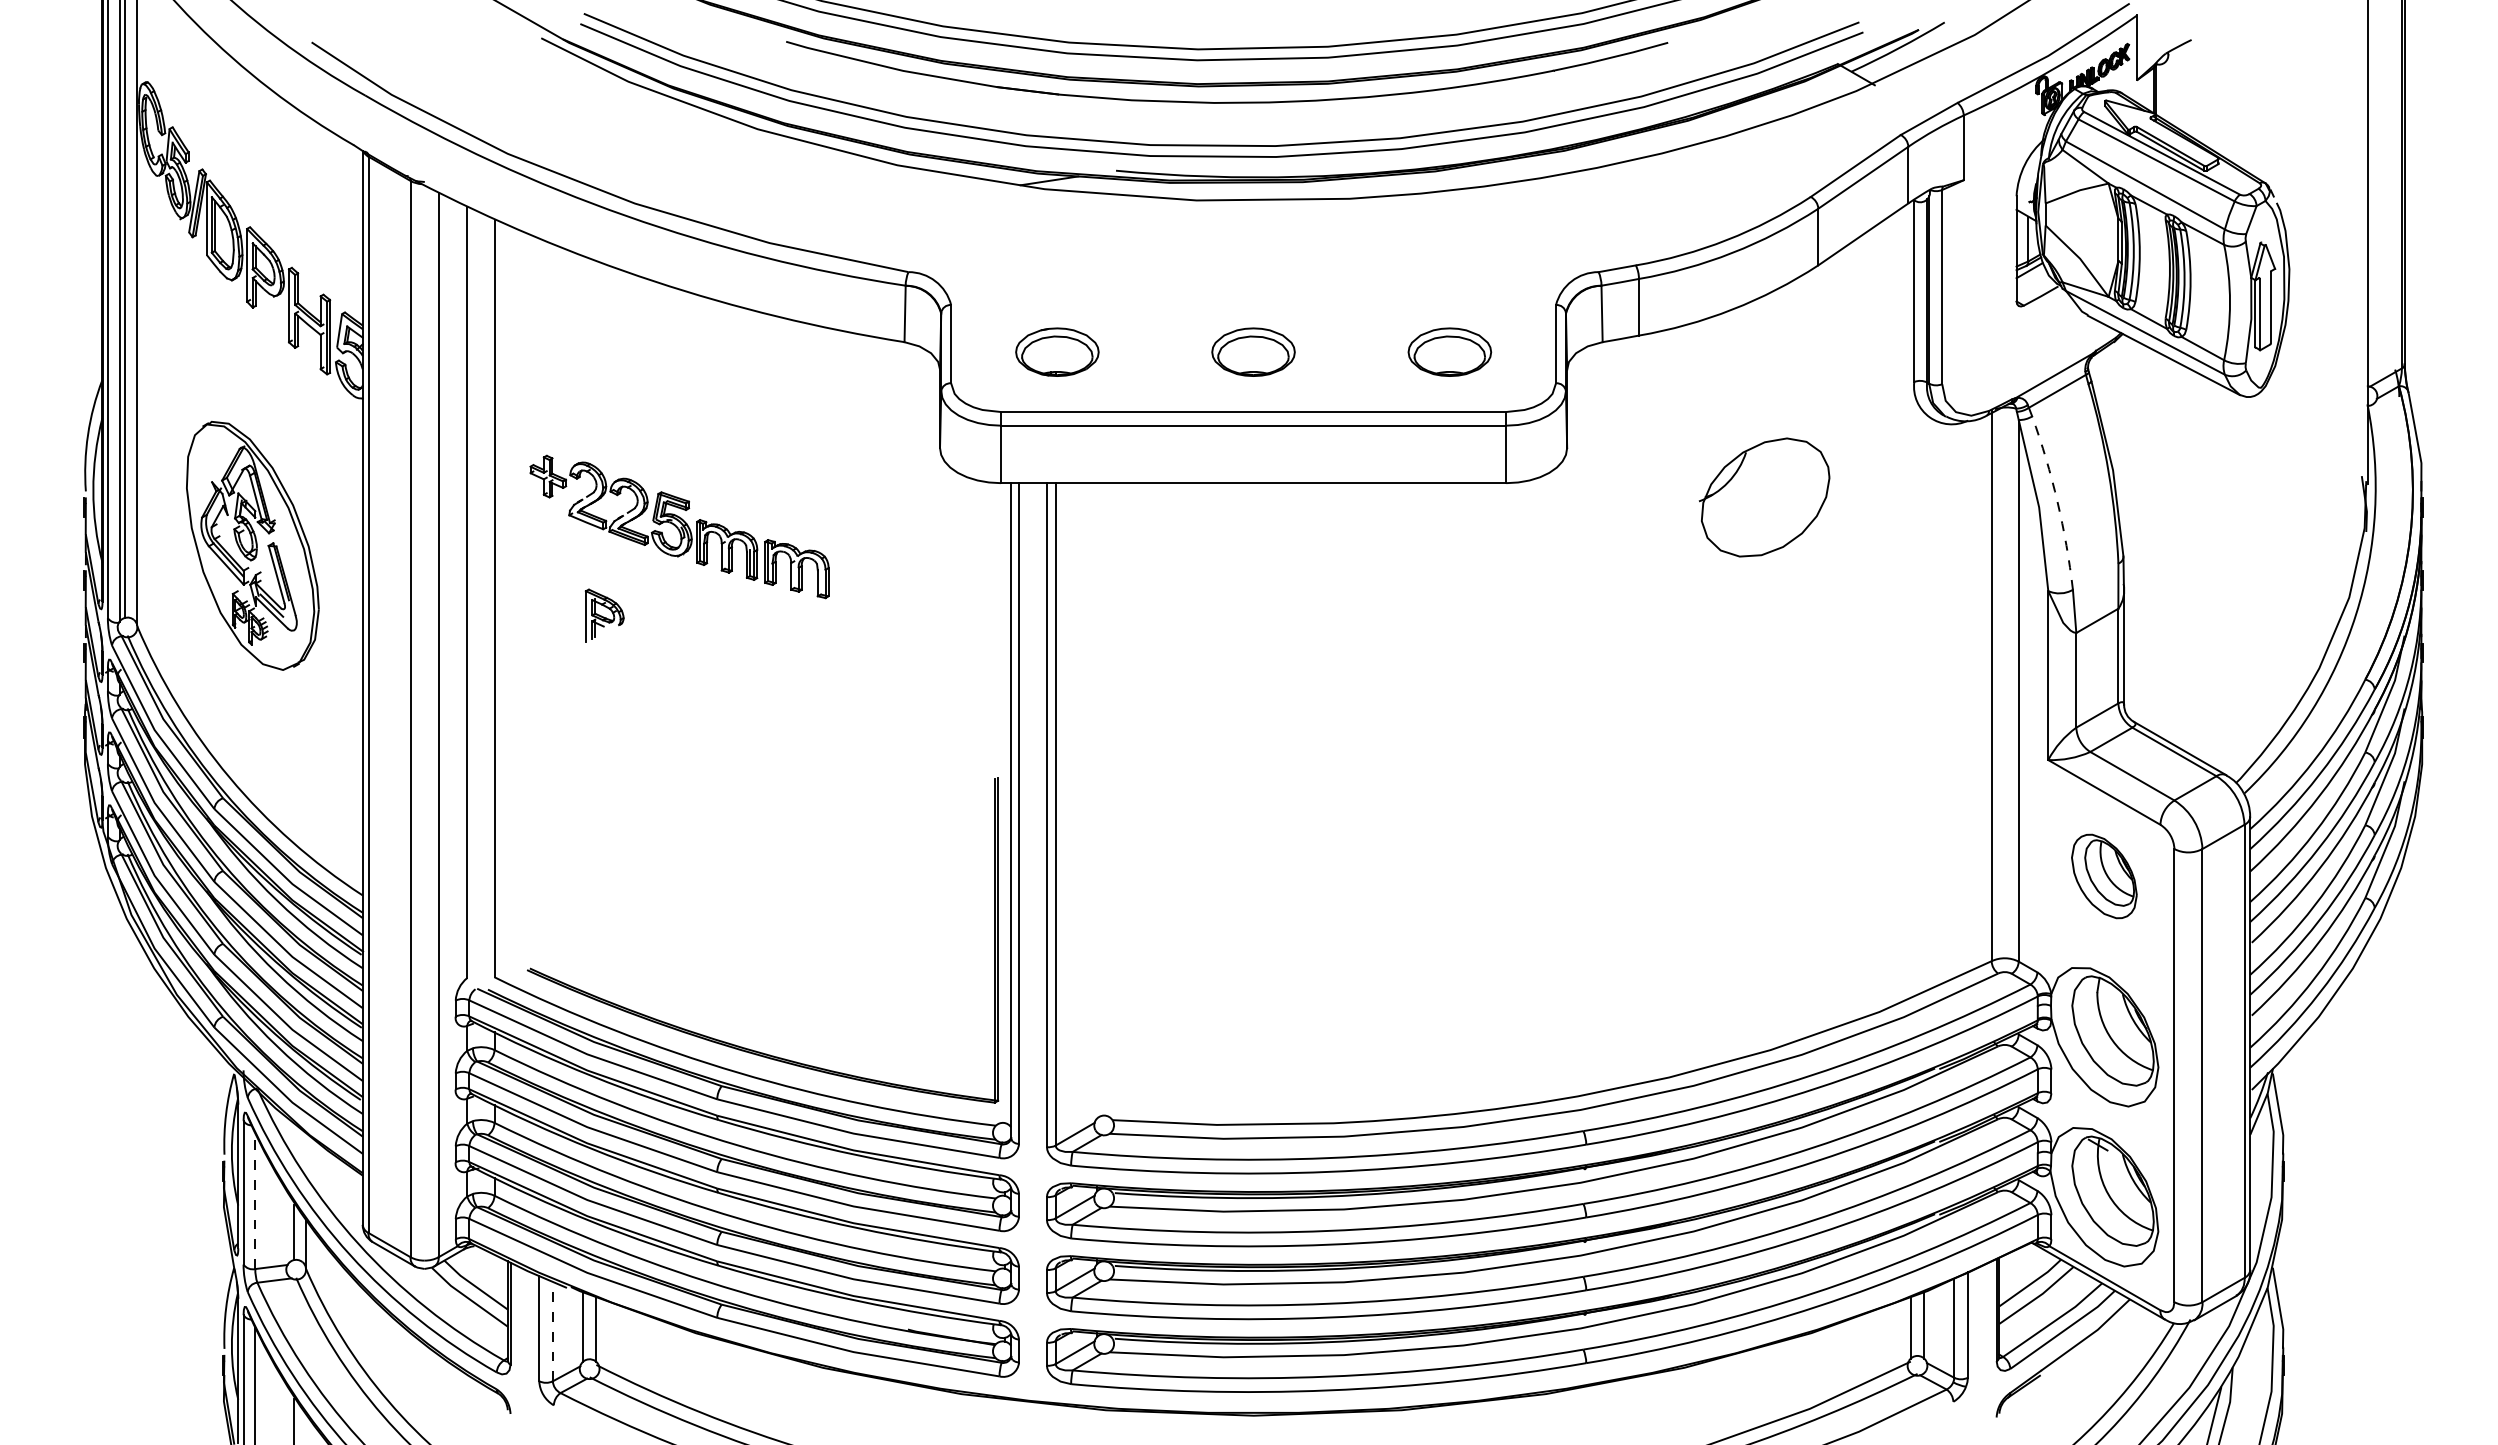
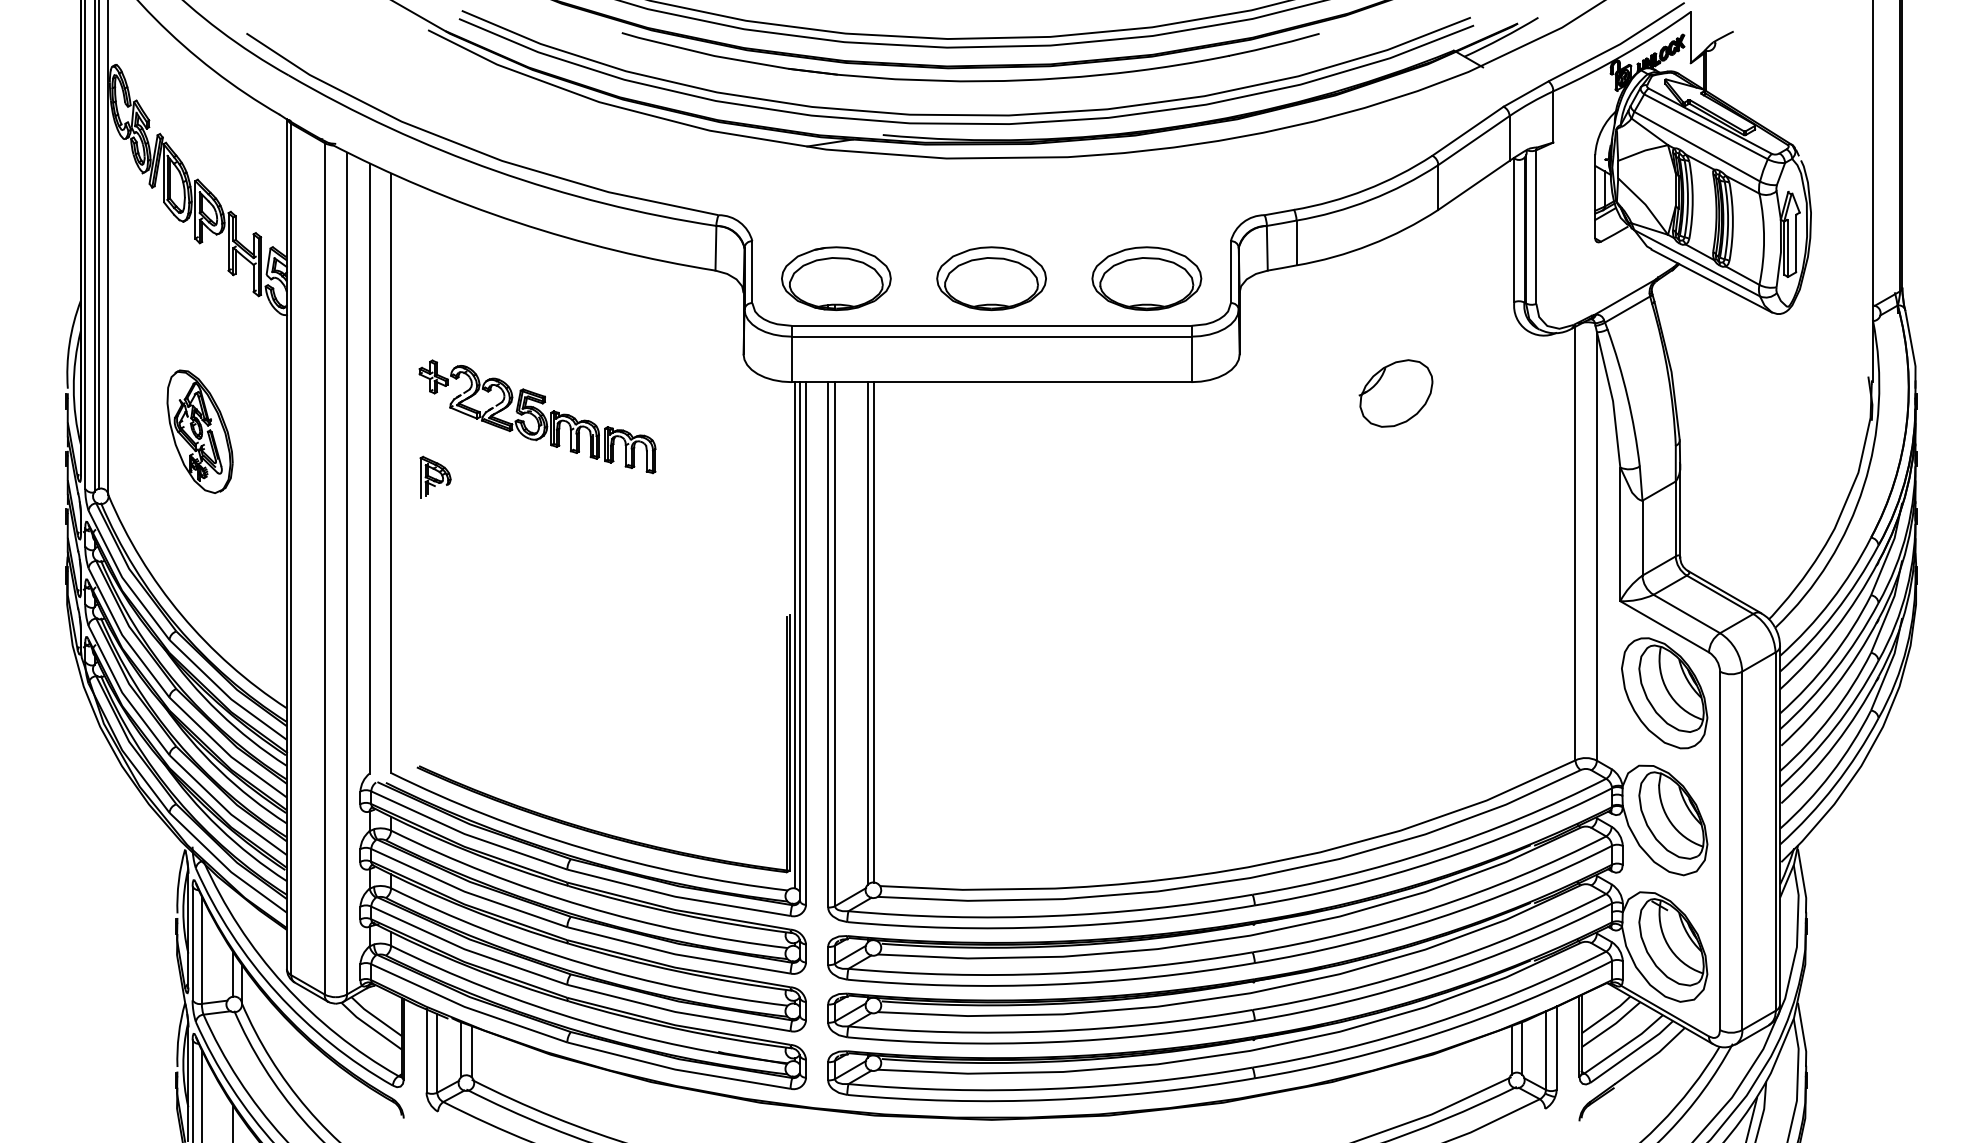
part: (1057, 351) -> (836, 278), size x1.67
part: (1253, 351) -> (991, 278), size x1.67
part: (1449, 351) -> (1146, 278), size x1.67
part: (1764, 497) -> (1395, 393), size x0.71
arc: (2057, 501) -> (1627, 396), dashed -> solid
part: (253, 545) -> (200, 431), size x0.62
part: (604, 615) -> (435, 477), moved
line: (1105, 799) -> (874, 632), added
line: (1097, 800) -> (868, 633), added
line: (1005, 803) -> (795, 635), added
part: (2104, 876) -> (1664, 693), size x1.67
line: (255, 1201) -> (202, 950), dashed -> solid
line: (552, 1331) -> (436, 1053), dashed -> solid

